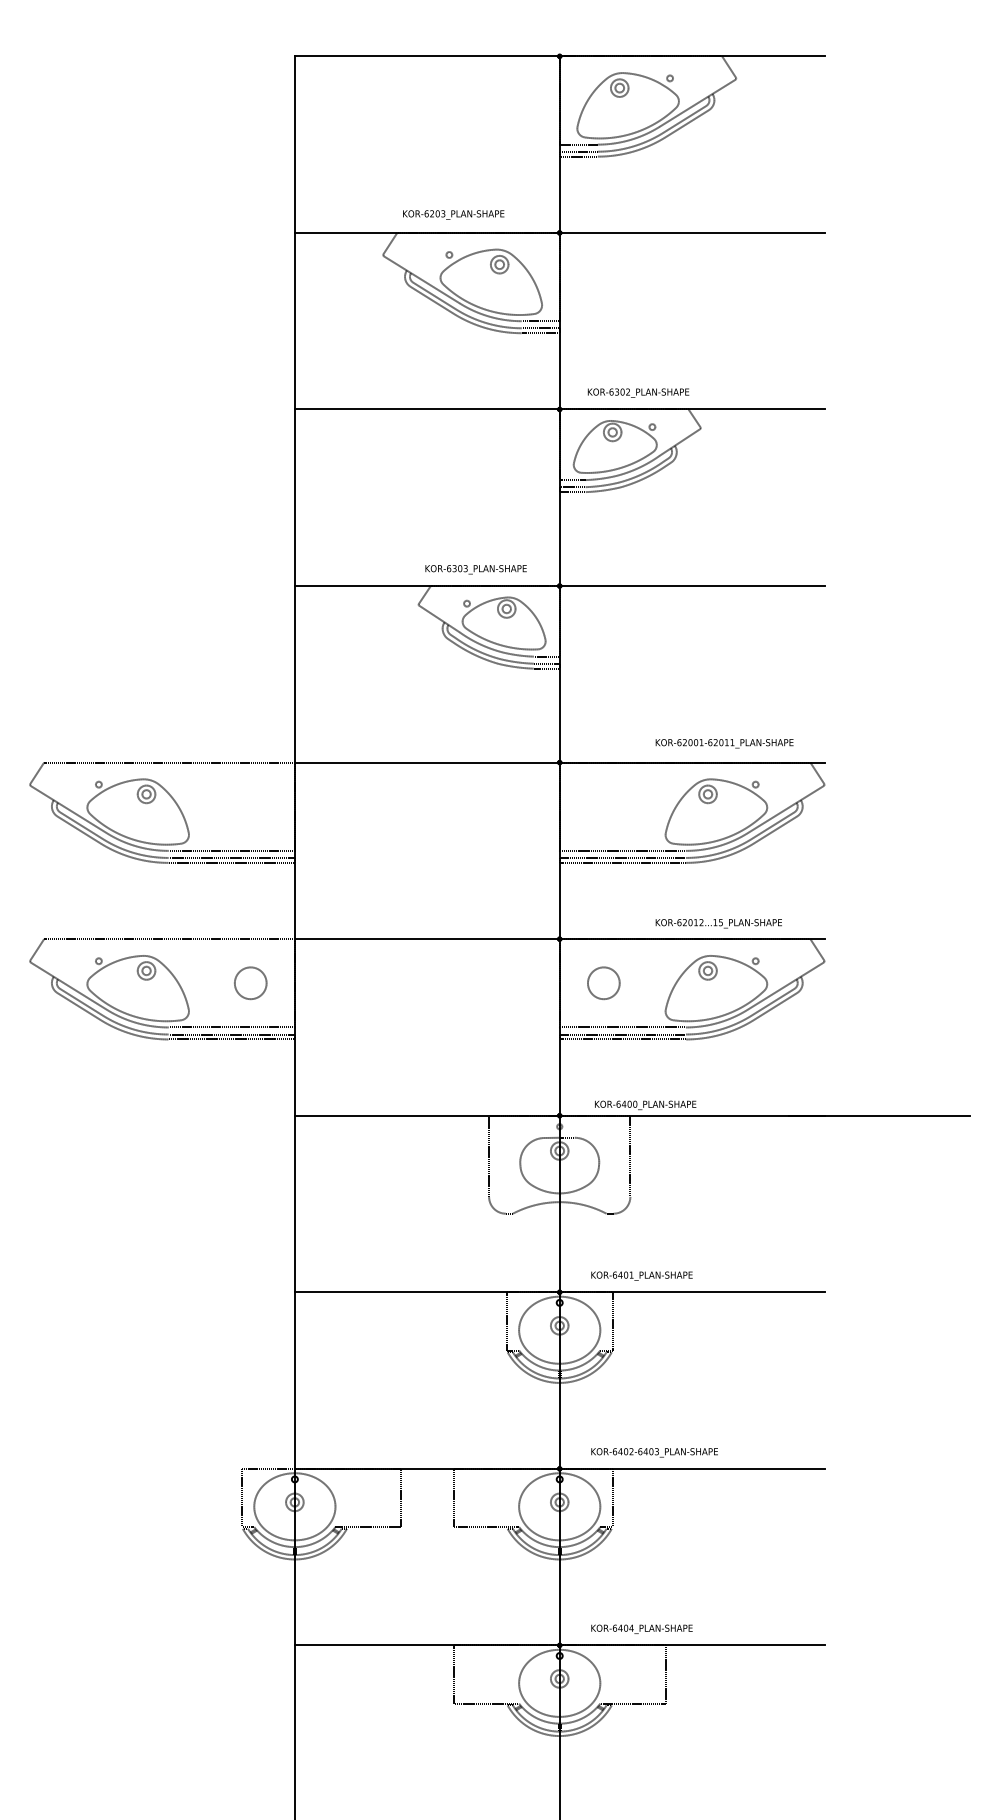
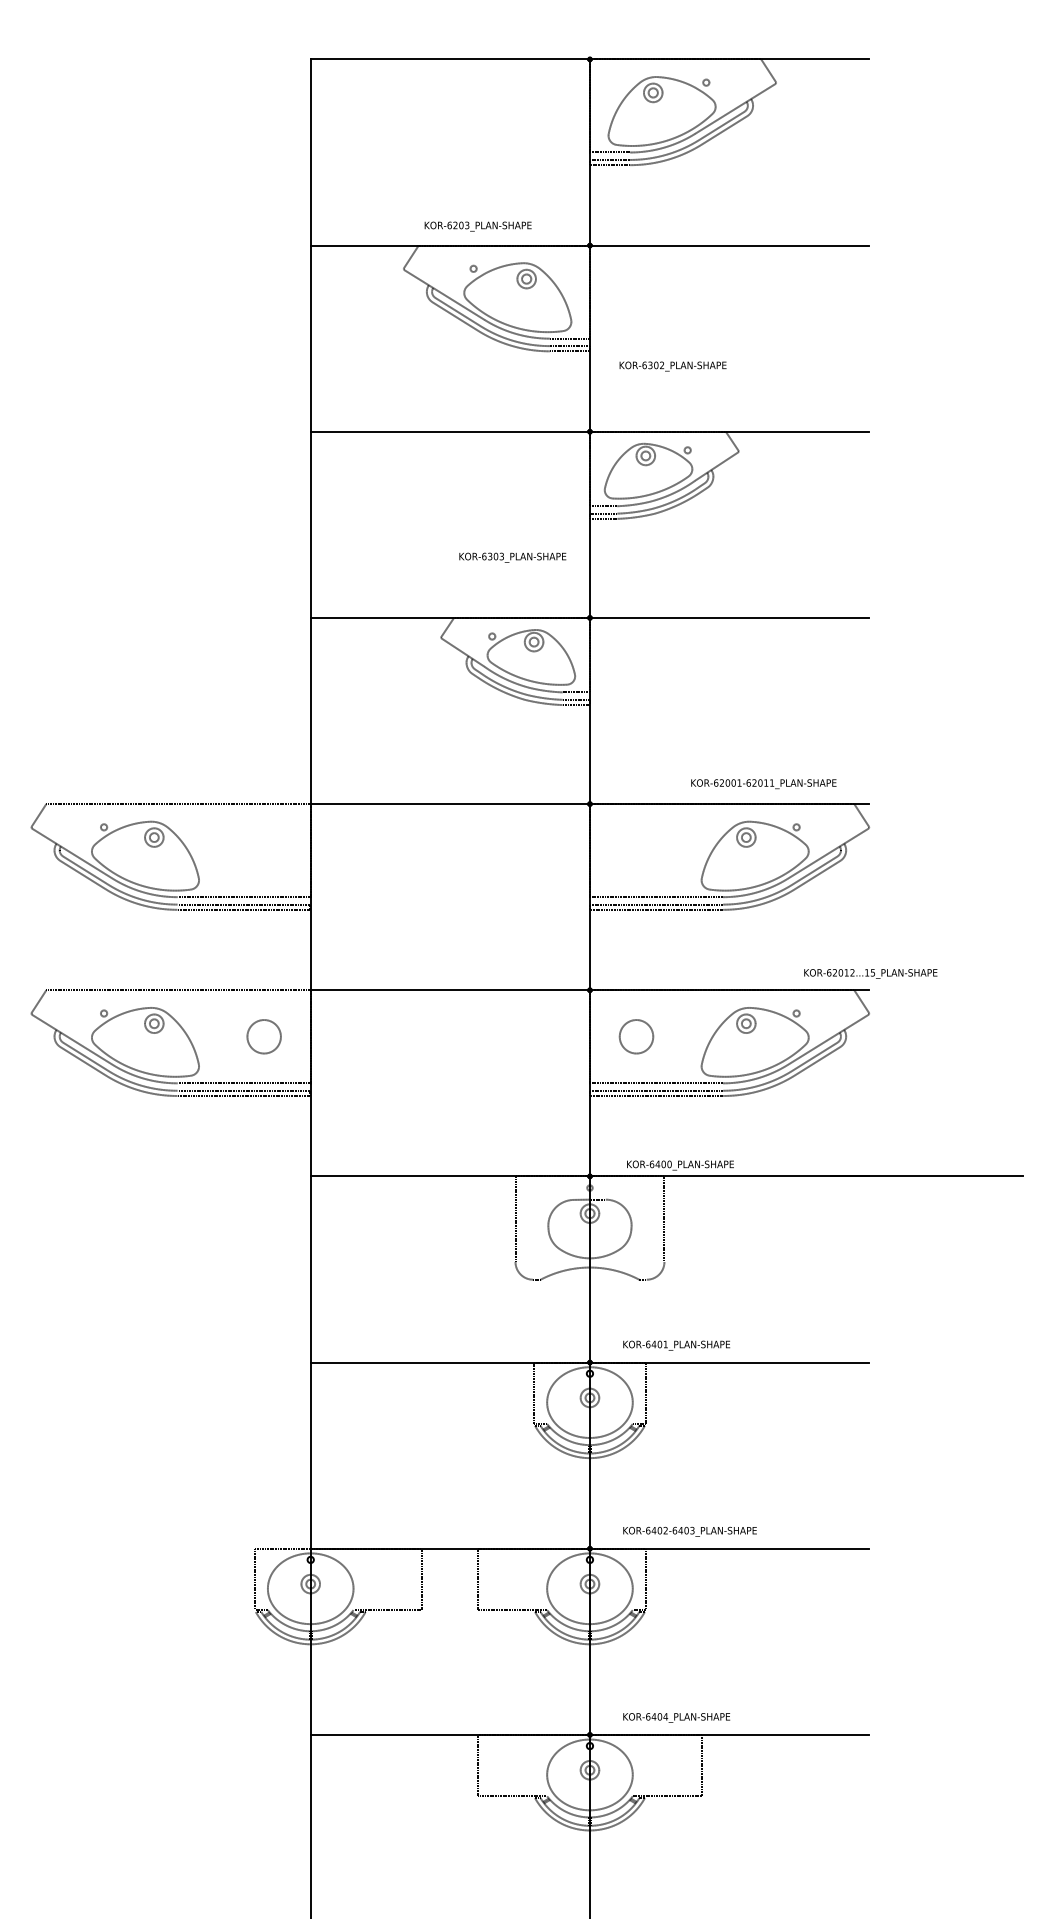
text: (637, 393) -> (672, 366), moved
text: (475, 569) -> (512, 557), moved
text: (718, 923) -> (870, 973), moved

